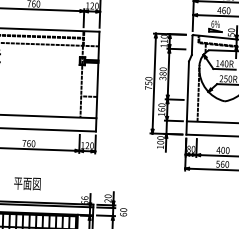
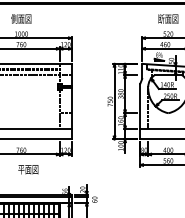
text: (27, 183) -> (28, 169), moved

